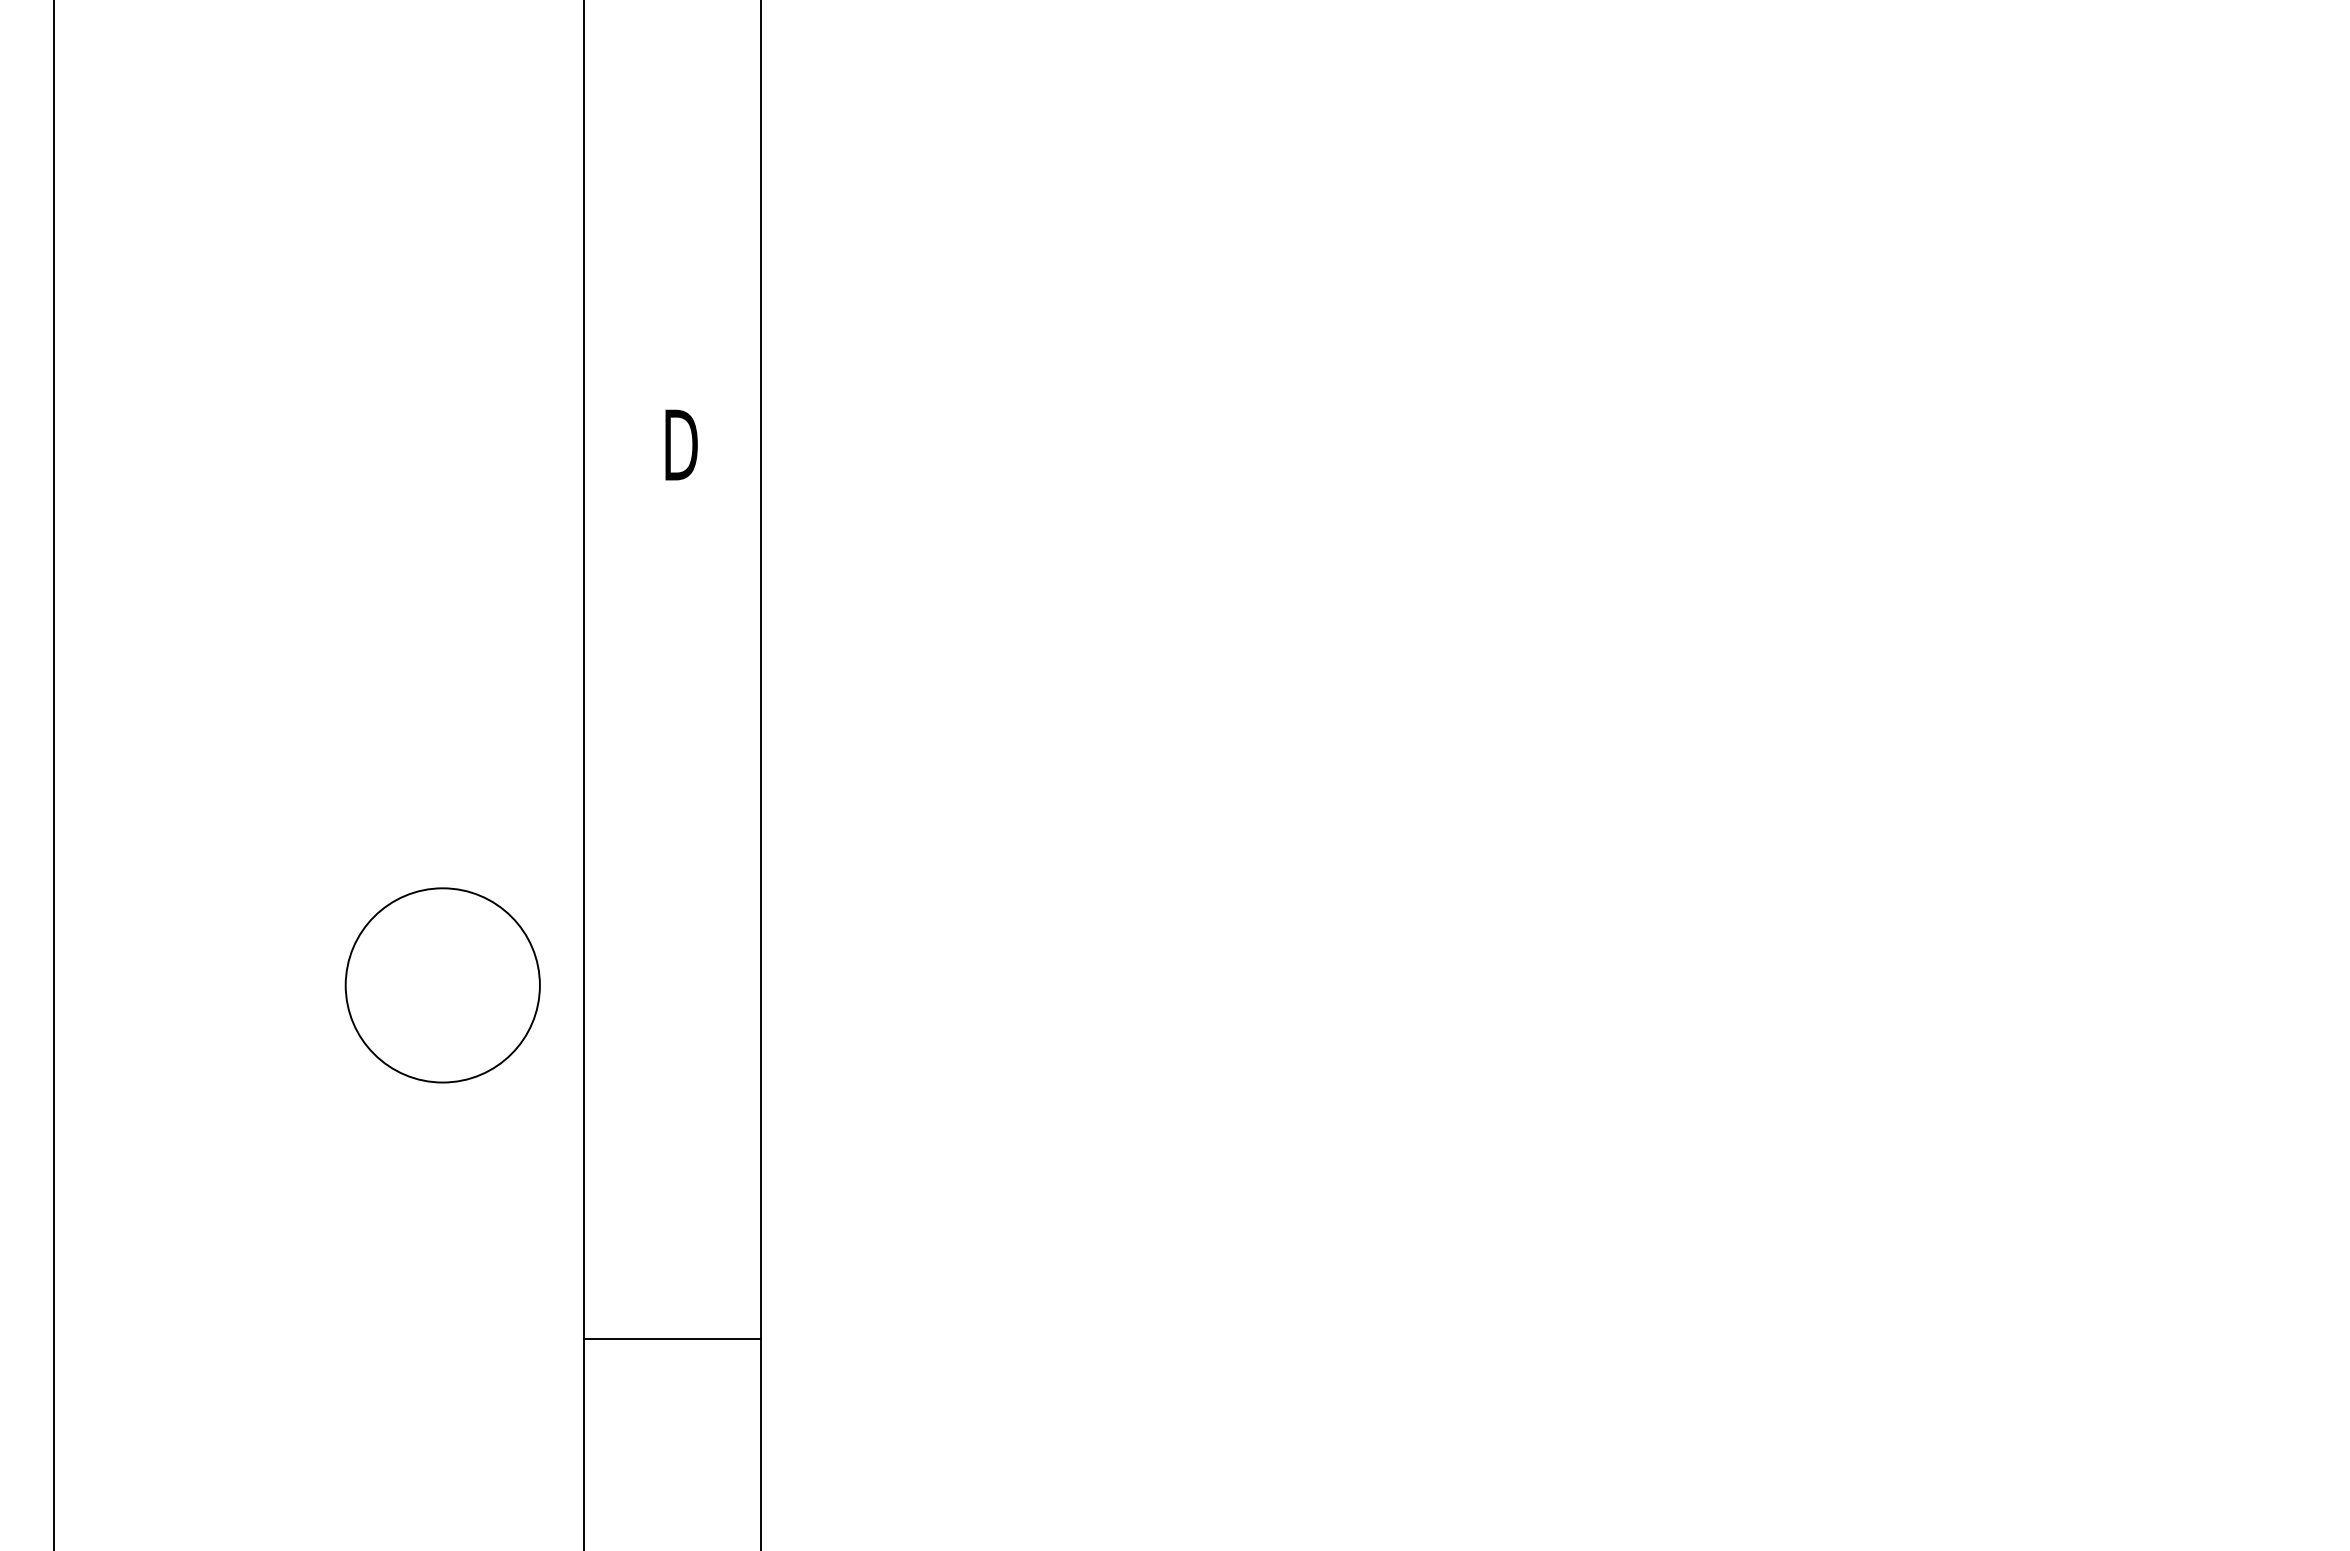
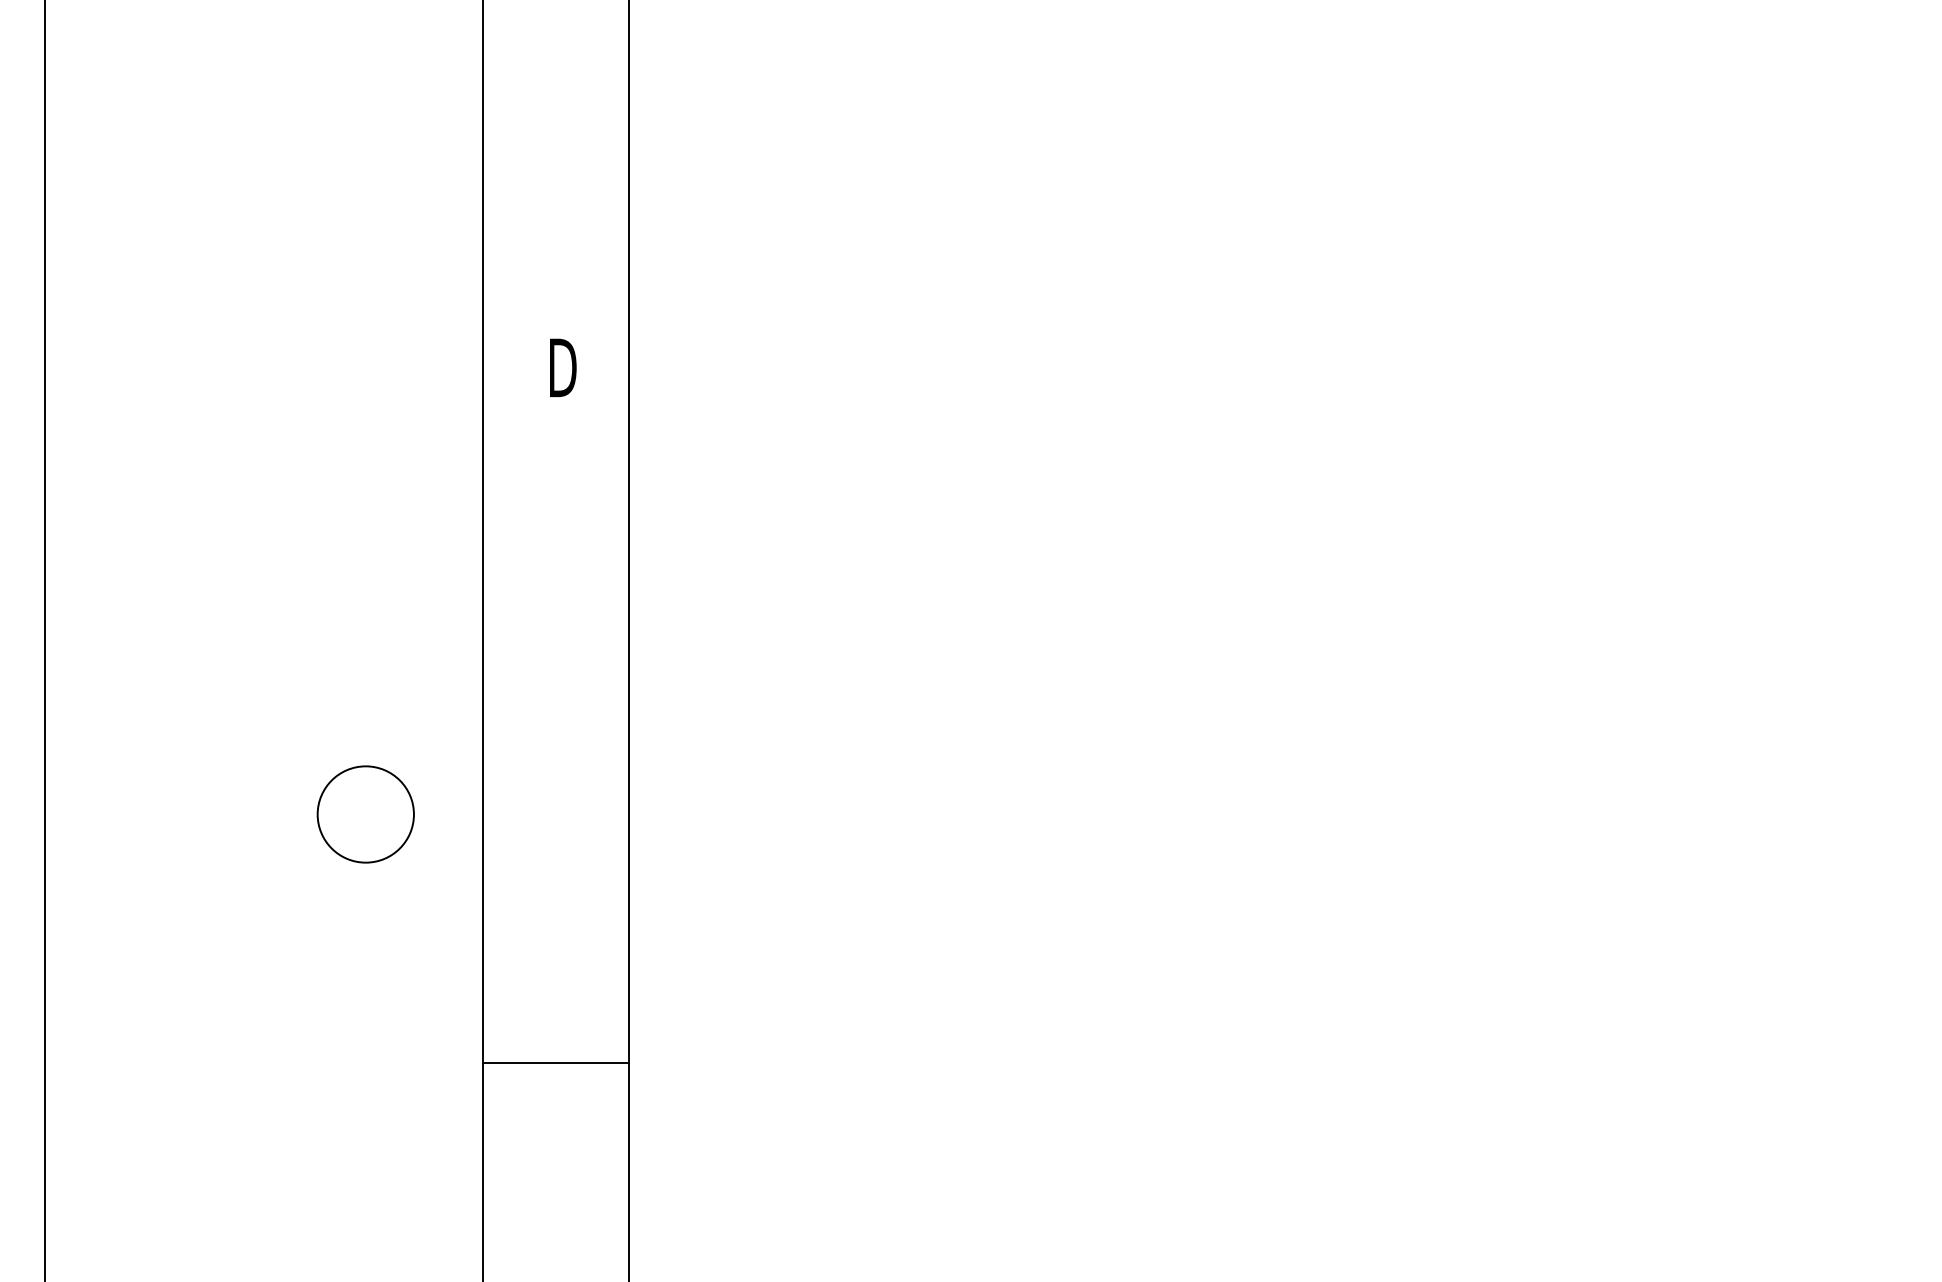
circle: (442, 985) -> (365, 814), size x0.6
line: (672, 1338) -> (555, 1063), moved

